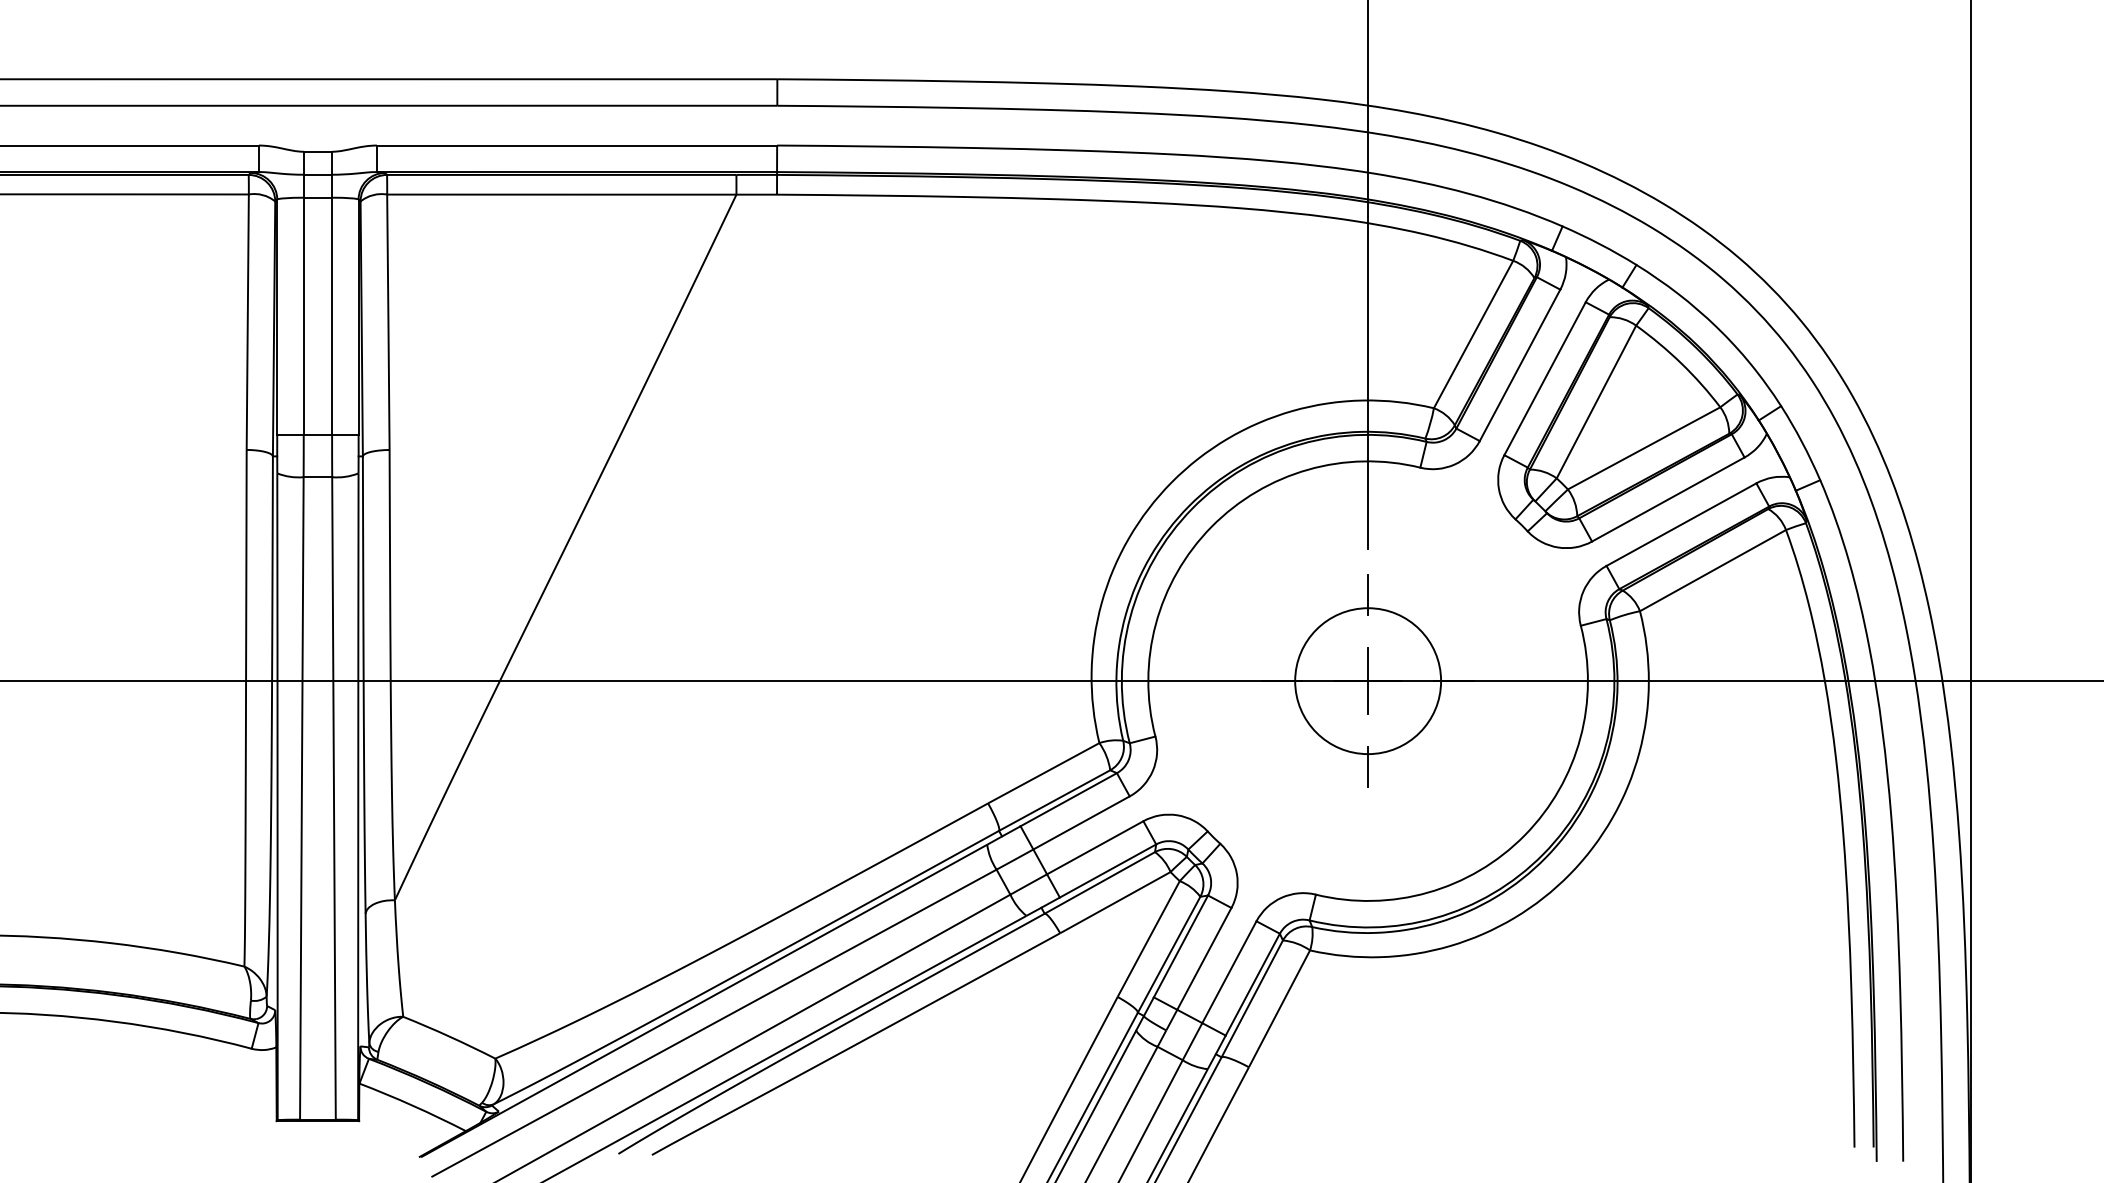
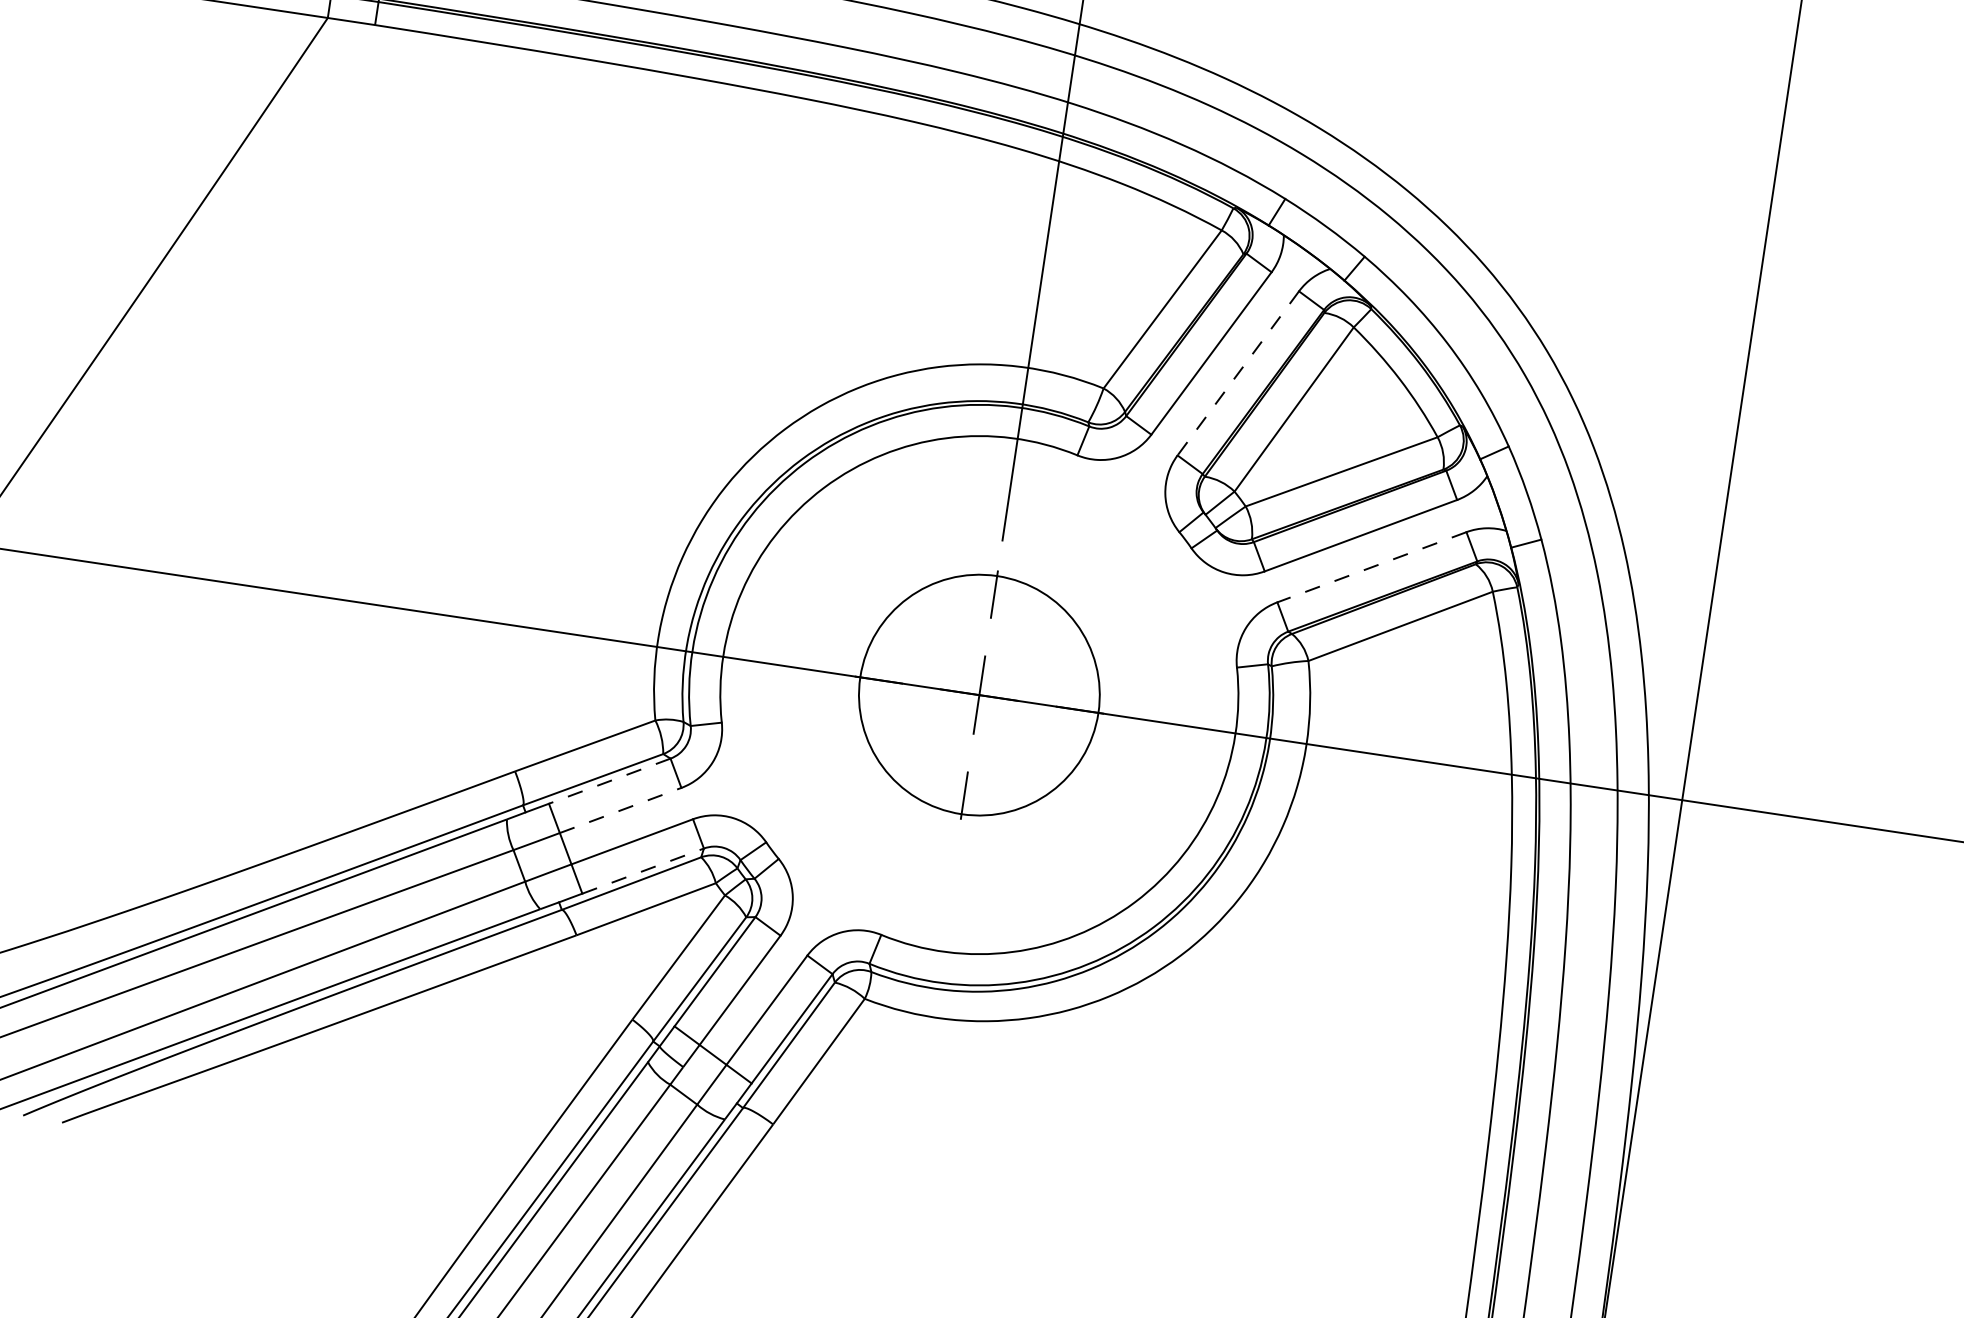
line: (1545, 378) -> (1238, 373), solid -> dashed
line: (1681, 524) -> (1371, 567), solid -> dashed
circle: (1368, 681) -> (979, 695), size x1.4
line: (1068, 799) -> (609, 780), solid -> dashed
line: (1081, 822) -> (620, 809), solid -> dashed
line: (1108, 870) -> (643, 870), solid -> dashed

